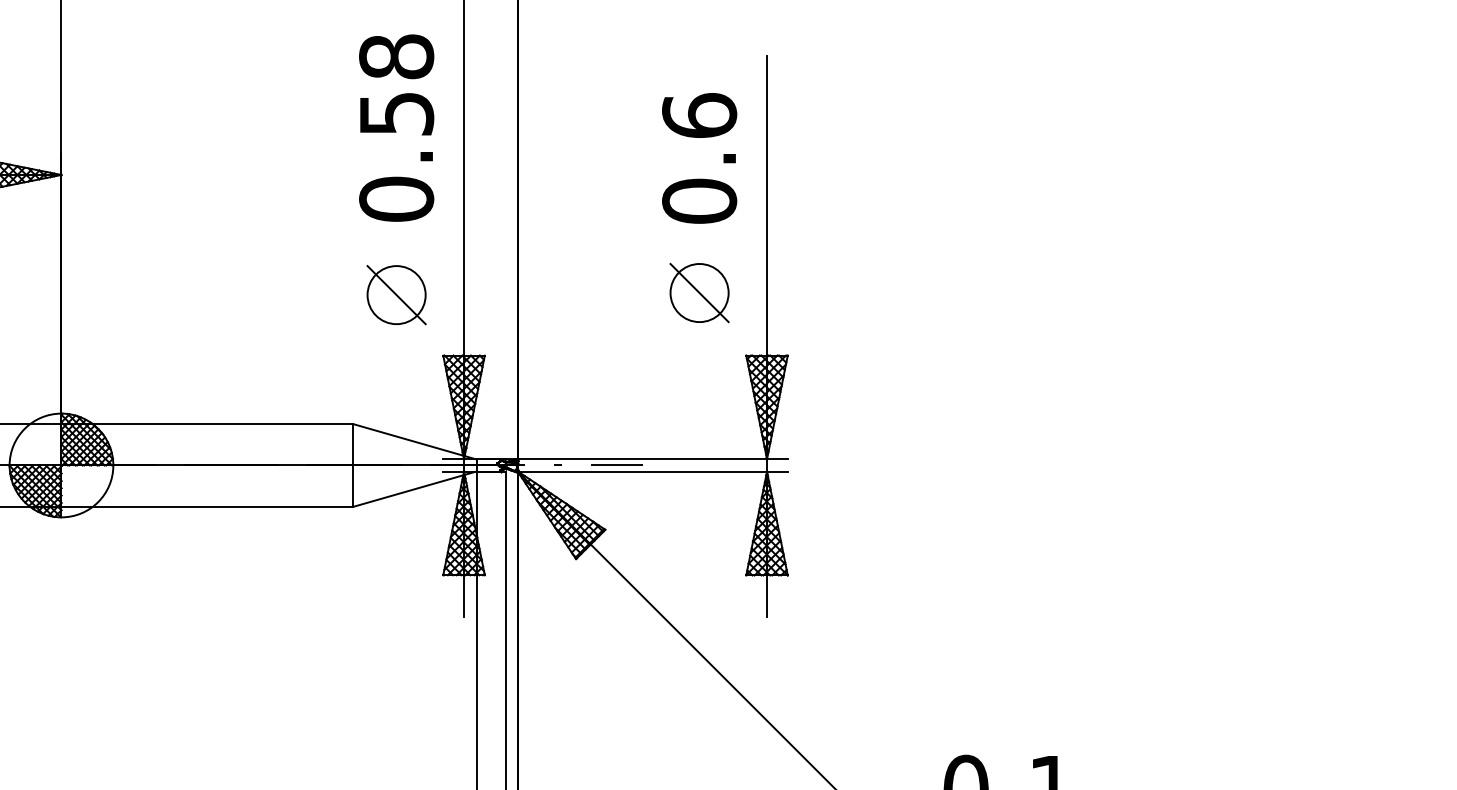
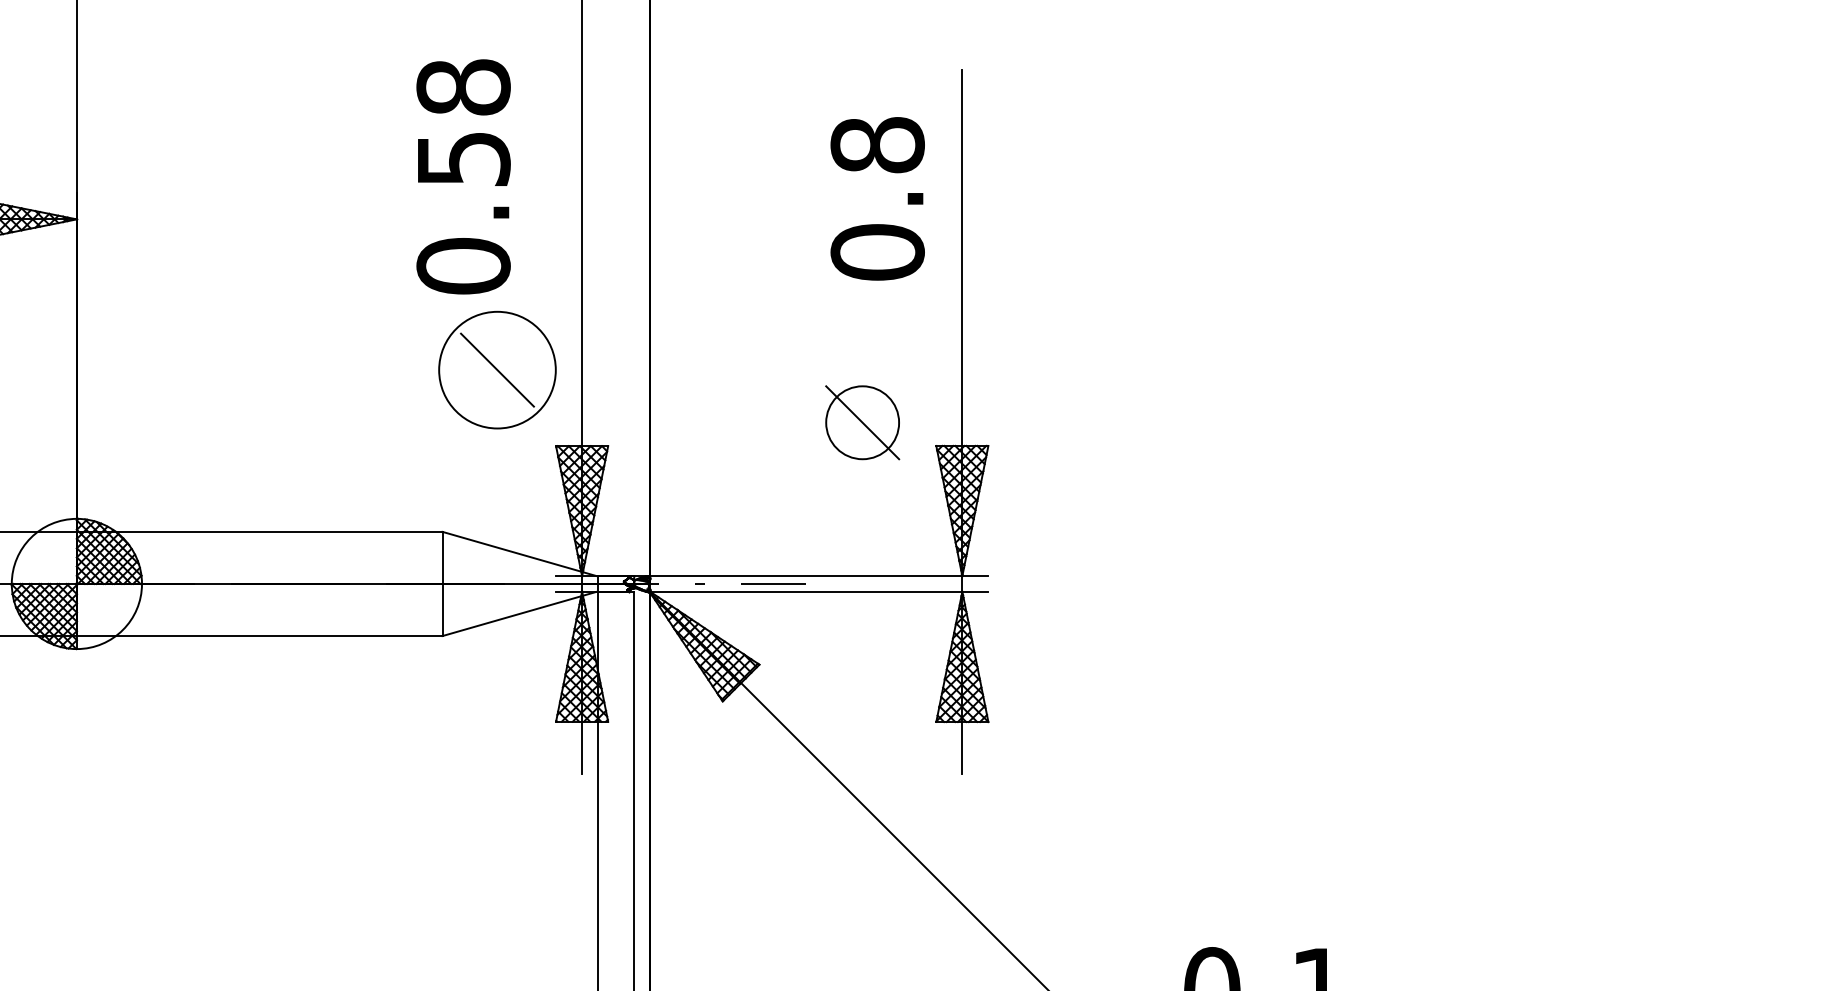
text: (699, 115) -> (877, 144), 0.6 -> 0.8
text: (396, 127) -> (463, 176), moved
part: (699, 292) -> (862, 422), moved
circle: (396, 295) -> (497, 370), size x1.6

